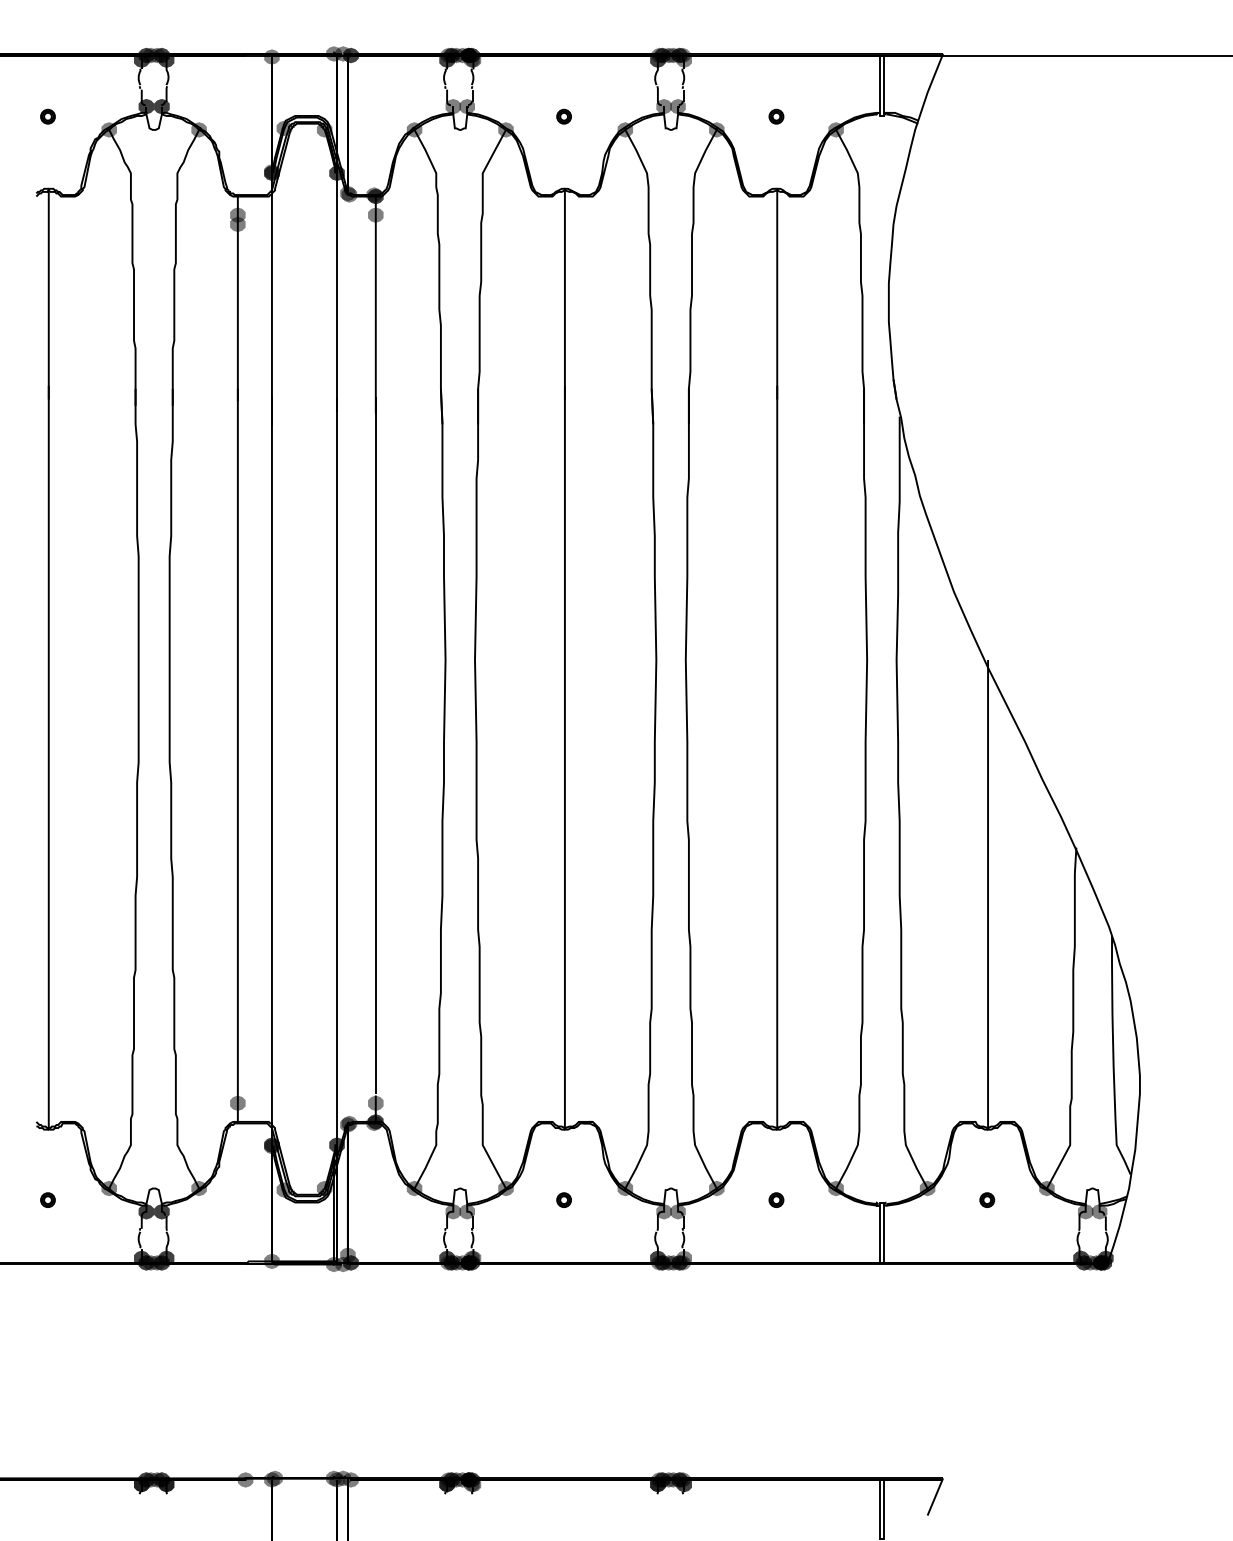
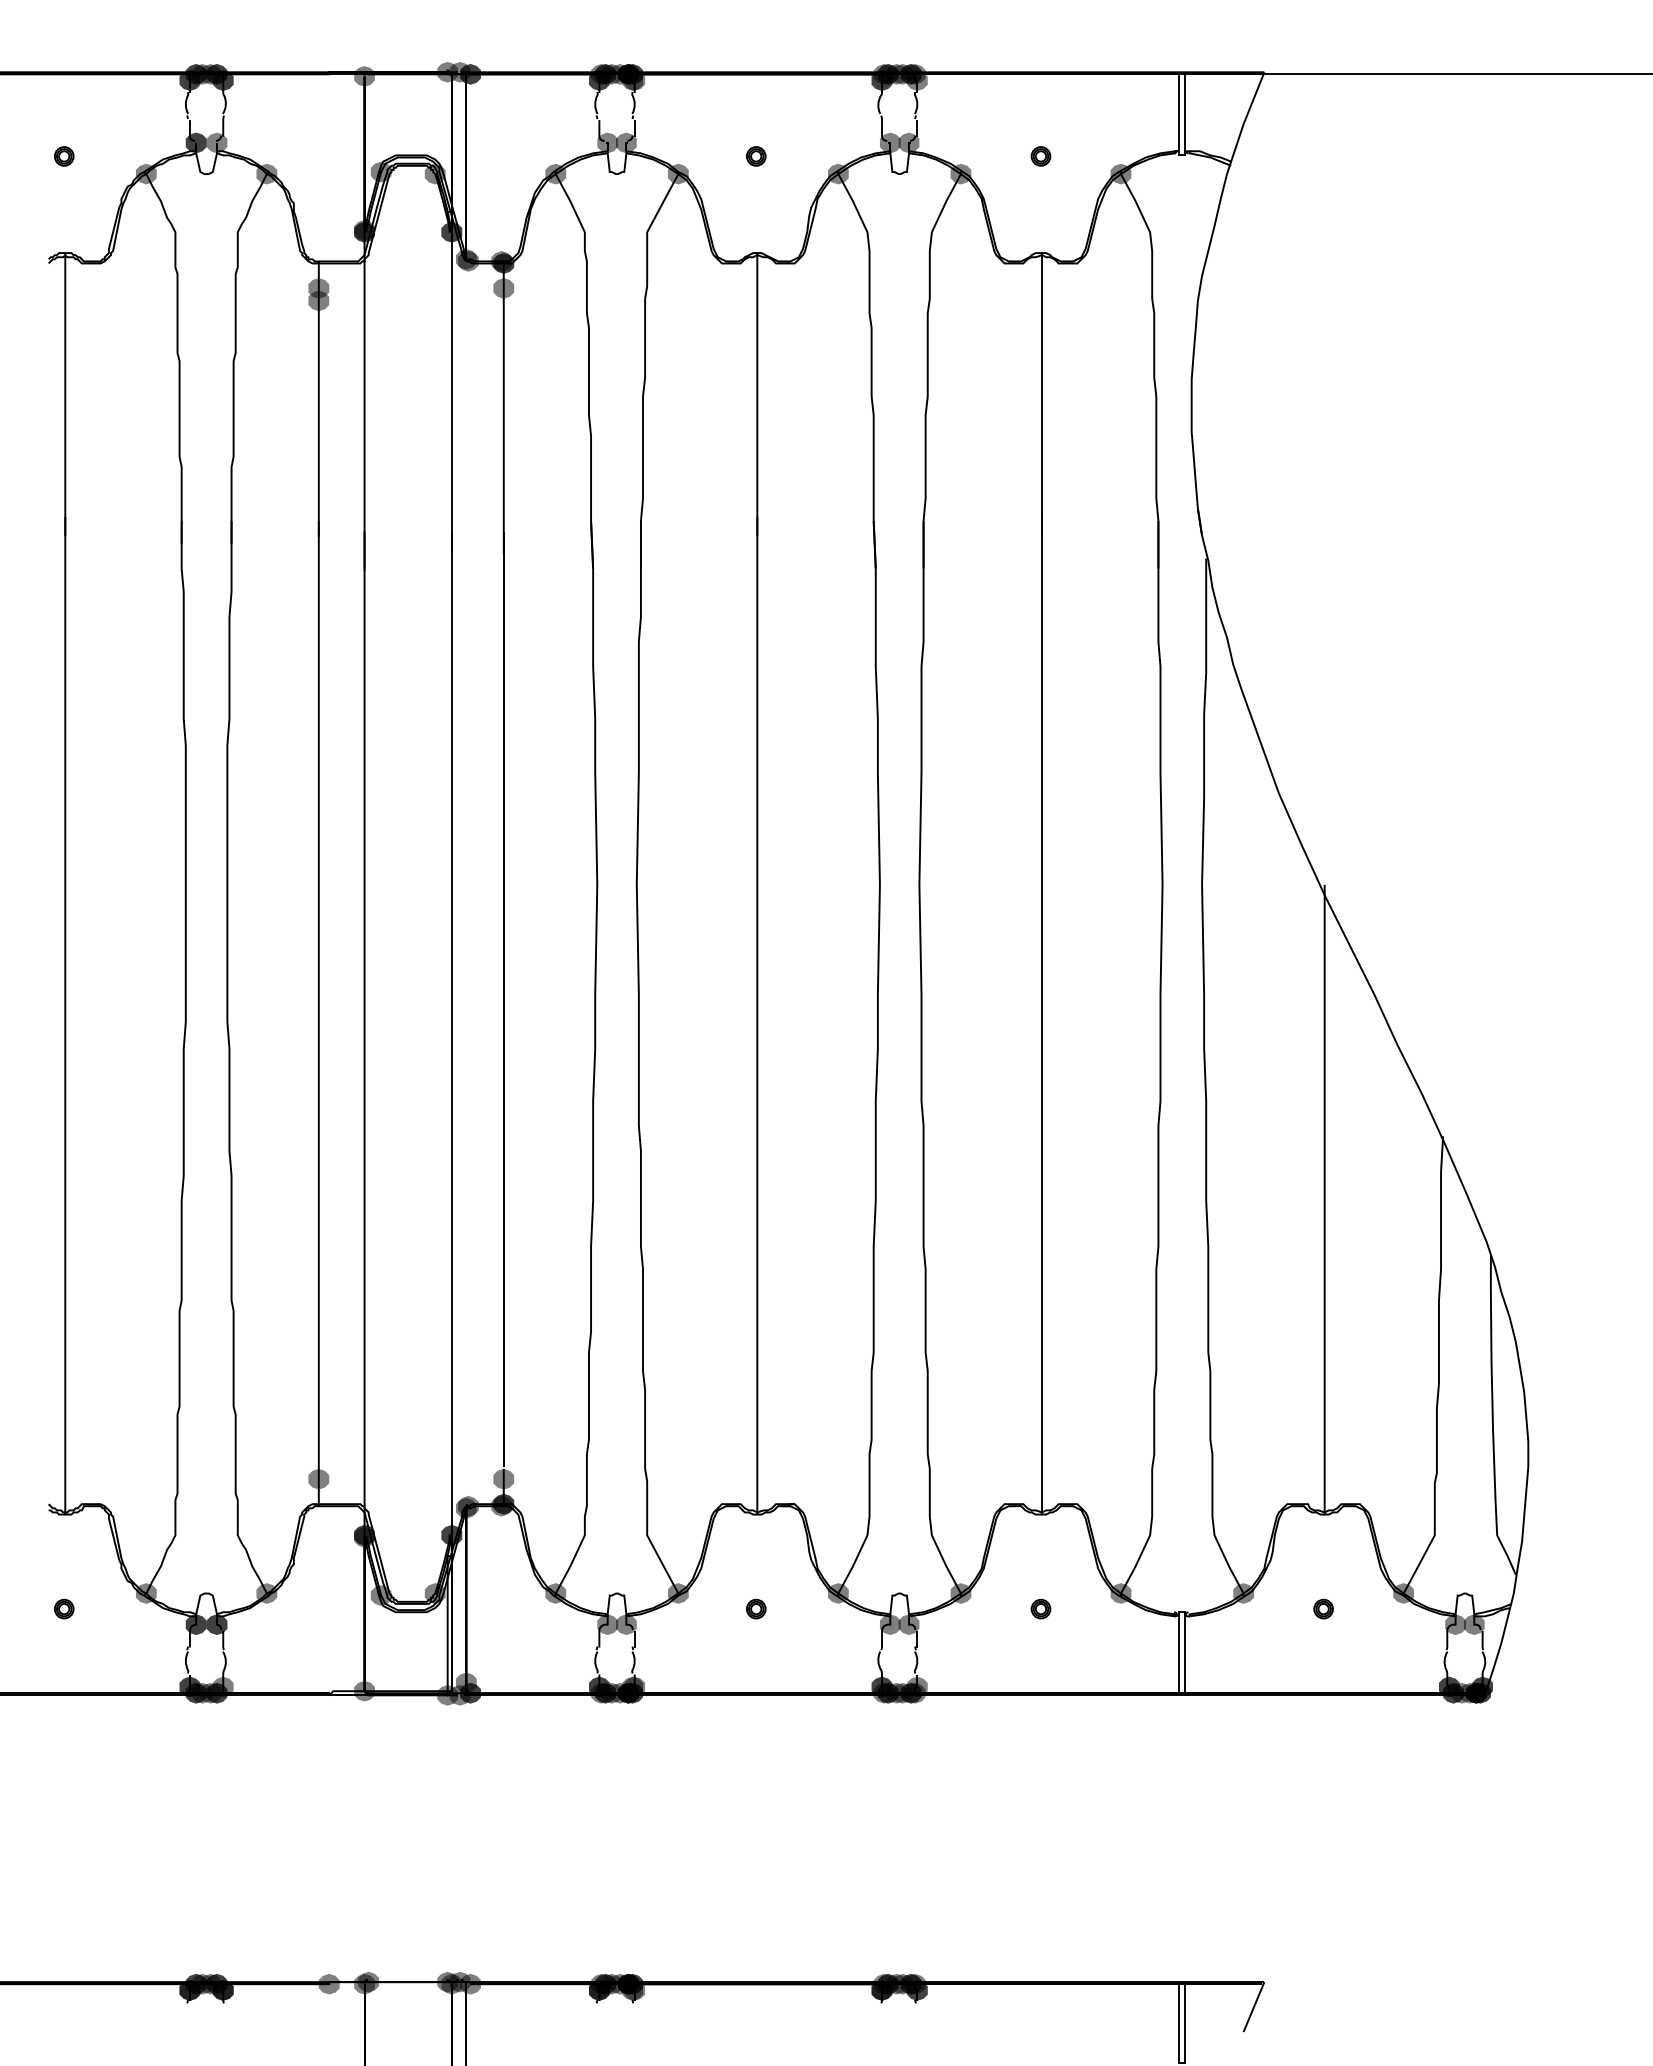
fill: (161, 106) -> (216, 142), removed
fill: (166, 1258) -> (223, 1687), removed

